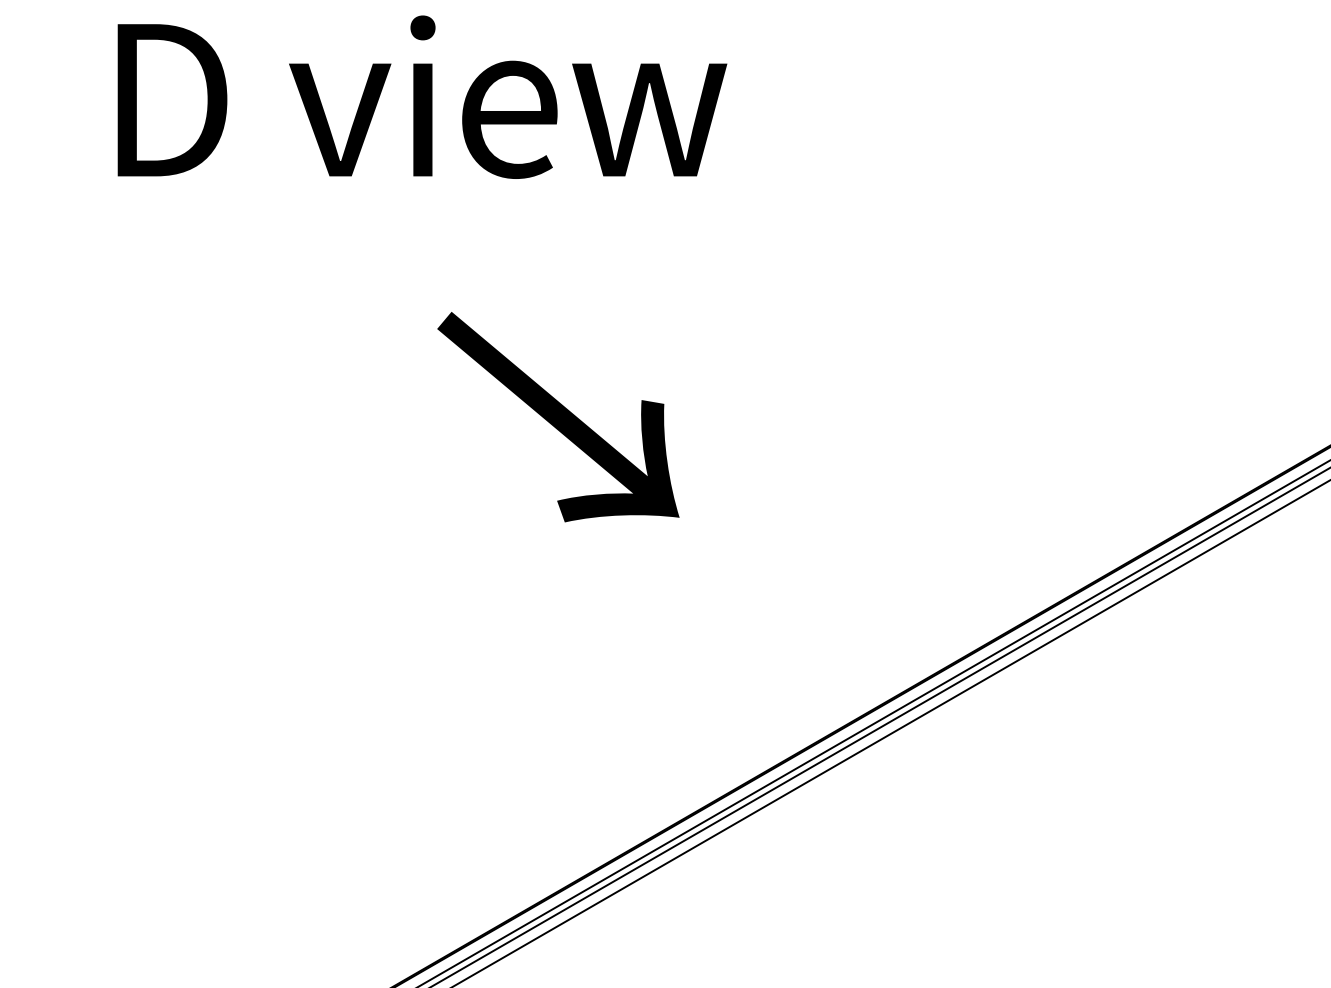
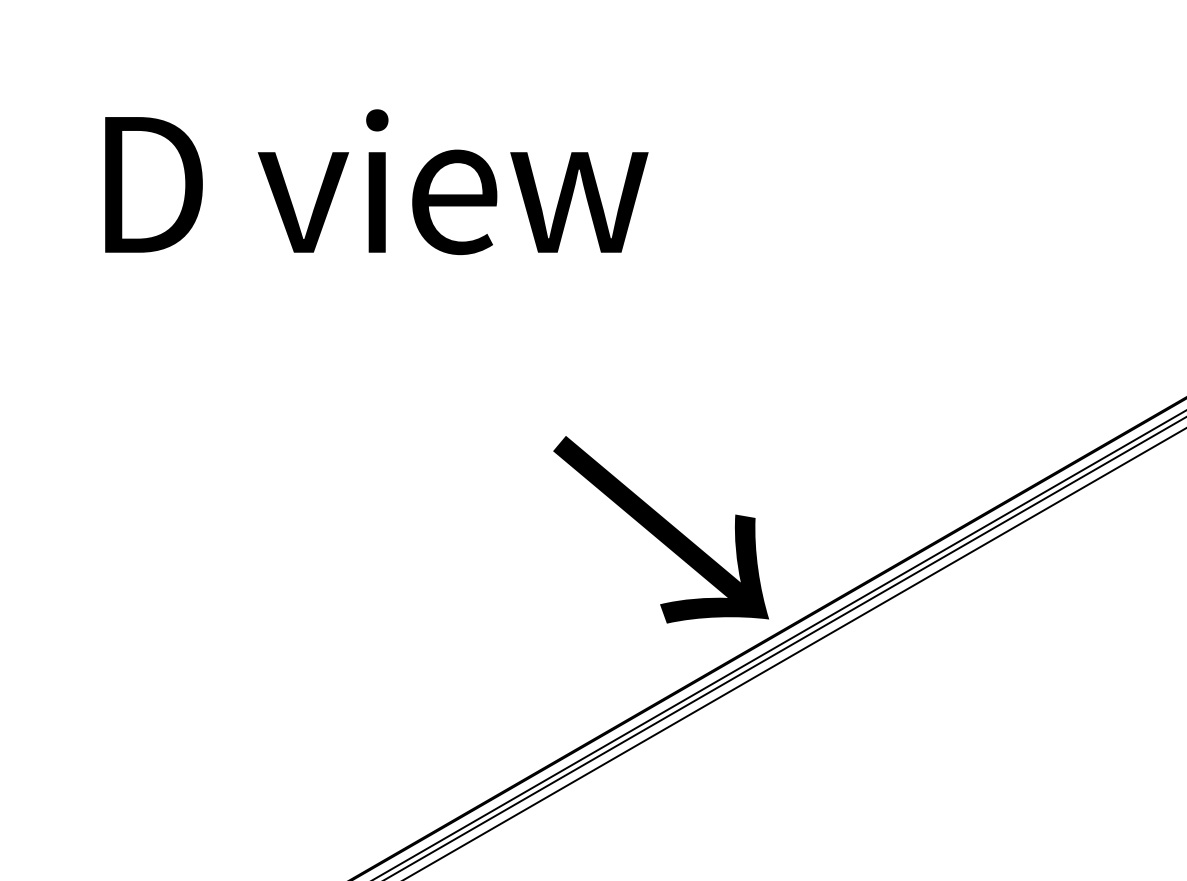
text: (422, 96) -> (376, 181), moved
text: (558, 417) -> (661, 530), moved

